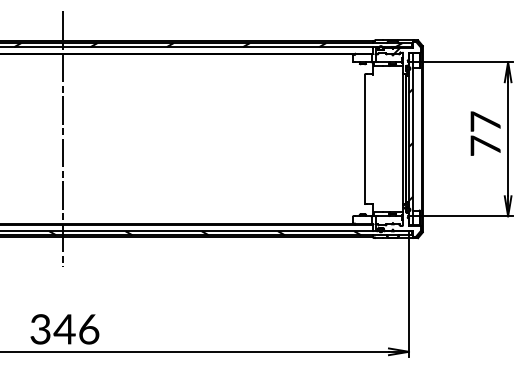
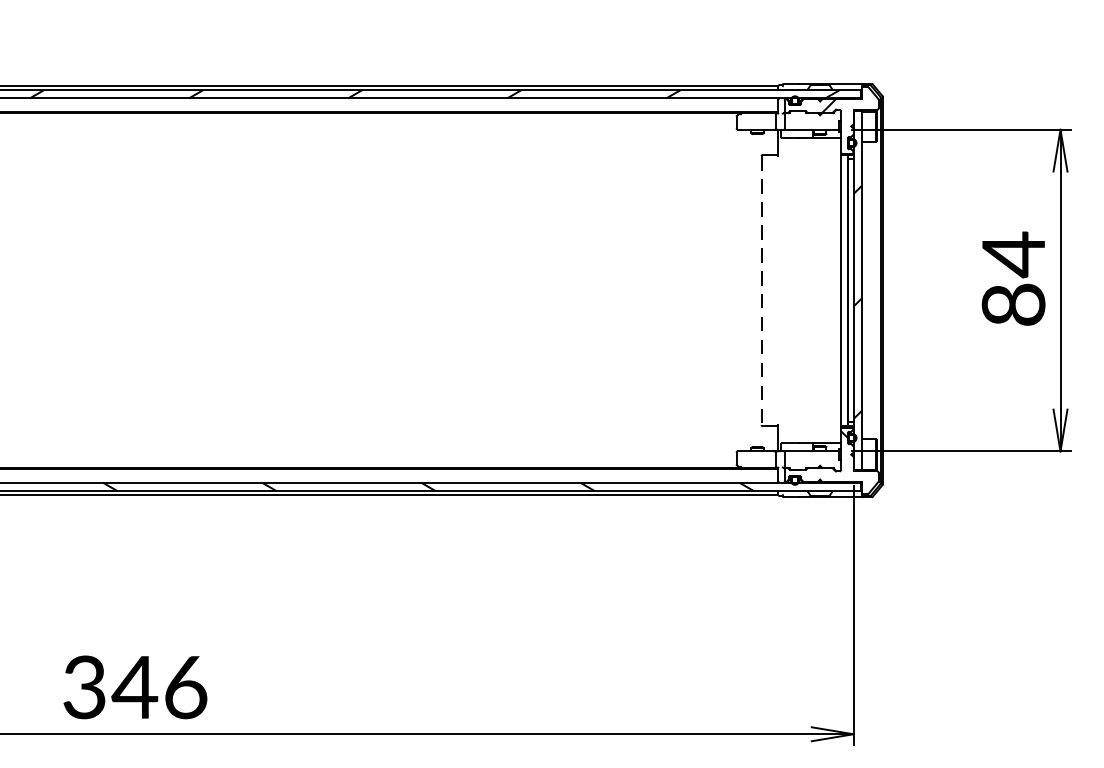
text: (485, 133) -> (1013, 278), 77 -> 84
line: (62, 139) -> (130, 291), removed
line: (364, 139) -> (760, 291), solid -> dashed

